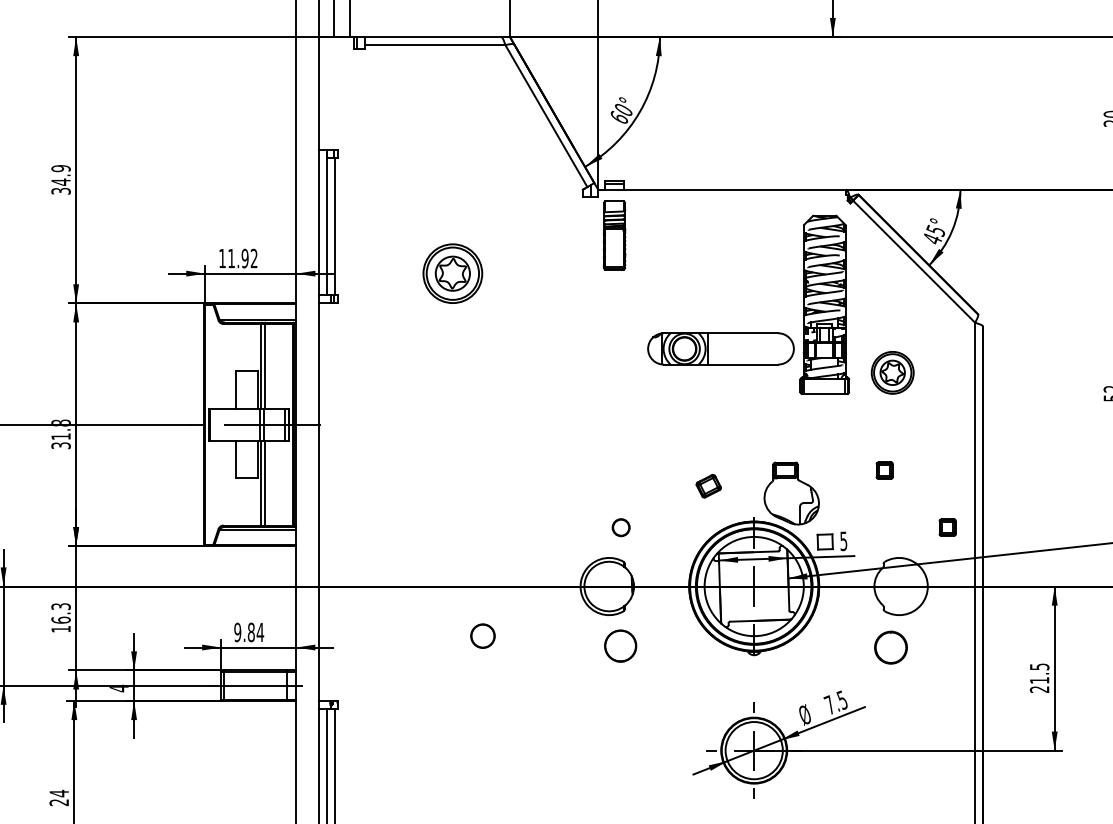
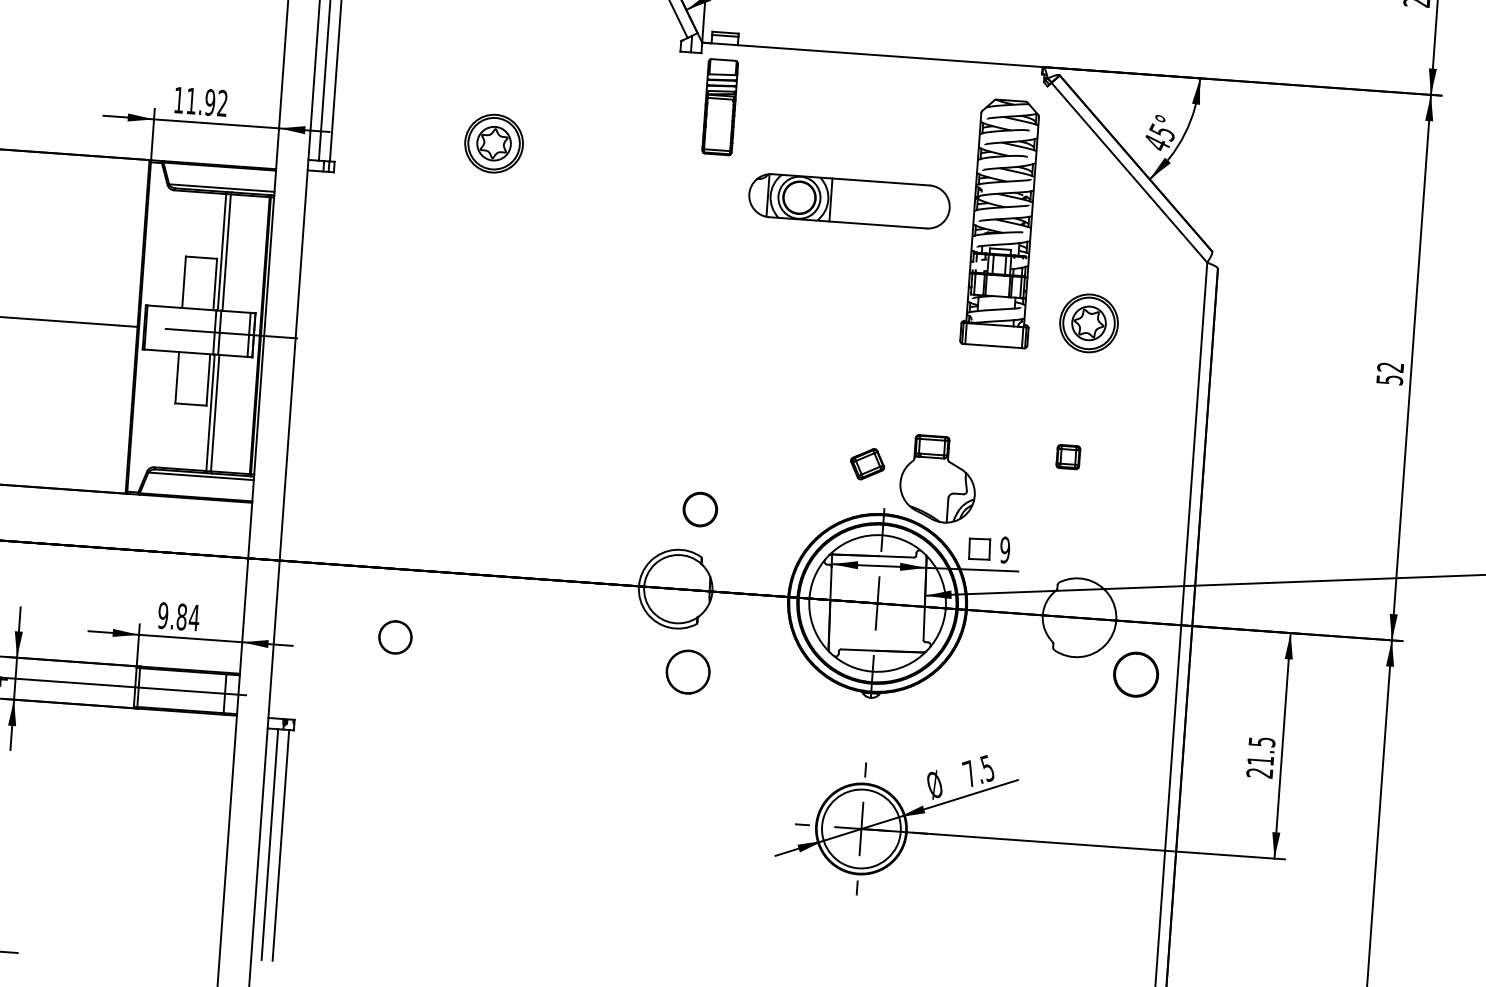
part: (452, 273) -> (493, 143), size x0.71
part: (720, 348) -> (848, 200), moved
part: (708, 486) -> (867, 464), moved
circle: (621, 527) -> (701, 509), size x1.43
part: (947, 527) -> (1149, 541), removed
text: (843, 540) -> (1004, 548), 5 -> 9
circle: (482, 635) -> (394, 636), moved
circle: (890, 647) -> (1135, 674), moved

